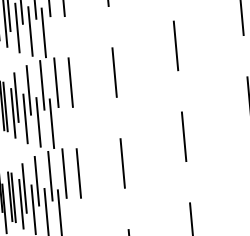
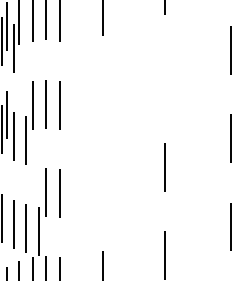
line: (30, 31) -> (25, 52), removed
line: (43, 32) -> (38, 54), removed
line: (175, 45) -> (164, 78), removed
line: (113, 72) -> (102, 99), removed
line: (29, 89) -> (19, 108), removed
line: (51, 123) -> (38, 142), removed
line: (122, 162) -> (103, 186), removed
line: (50, 176) -> (32, 193), removed
line: (37, 180) -> (19, 196), removed
line: (24, 187) -> (6, 202), removed

